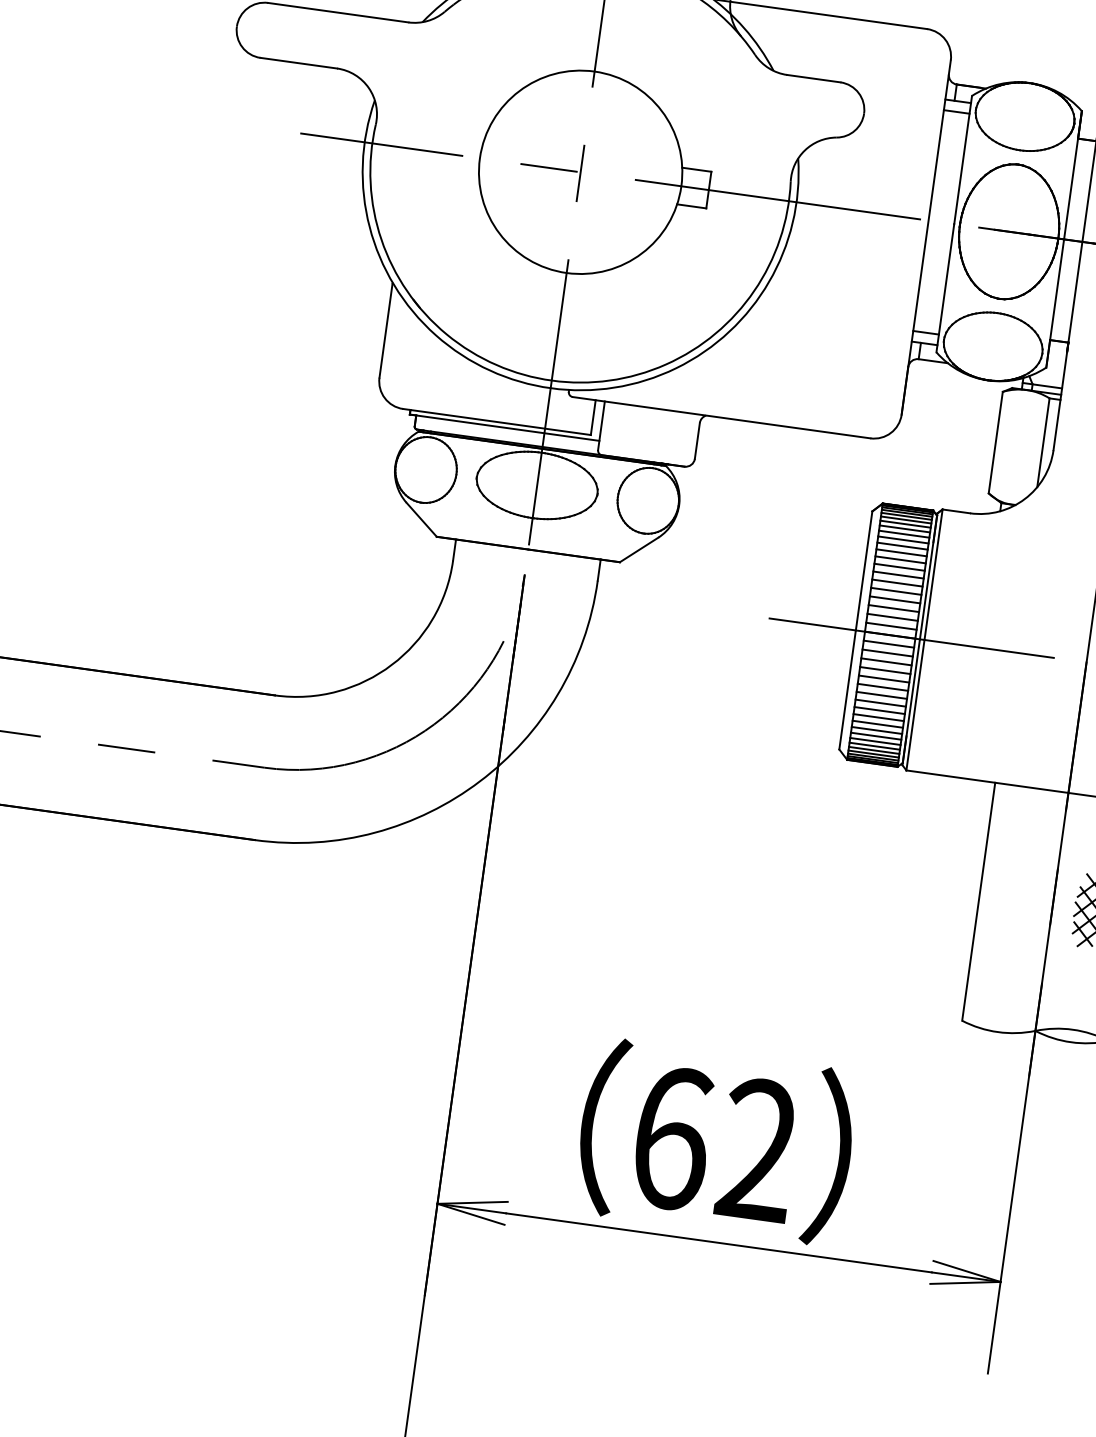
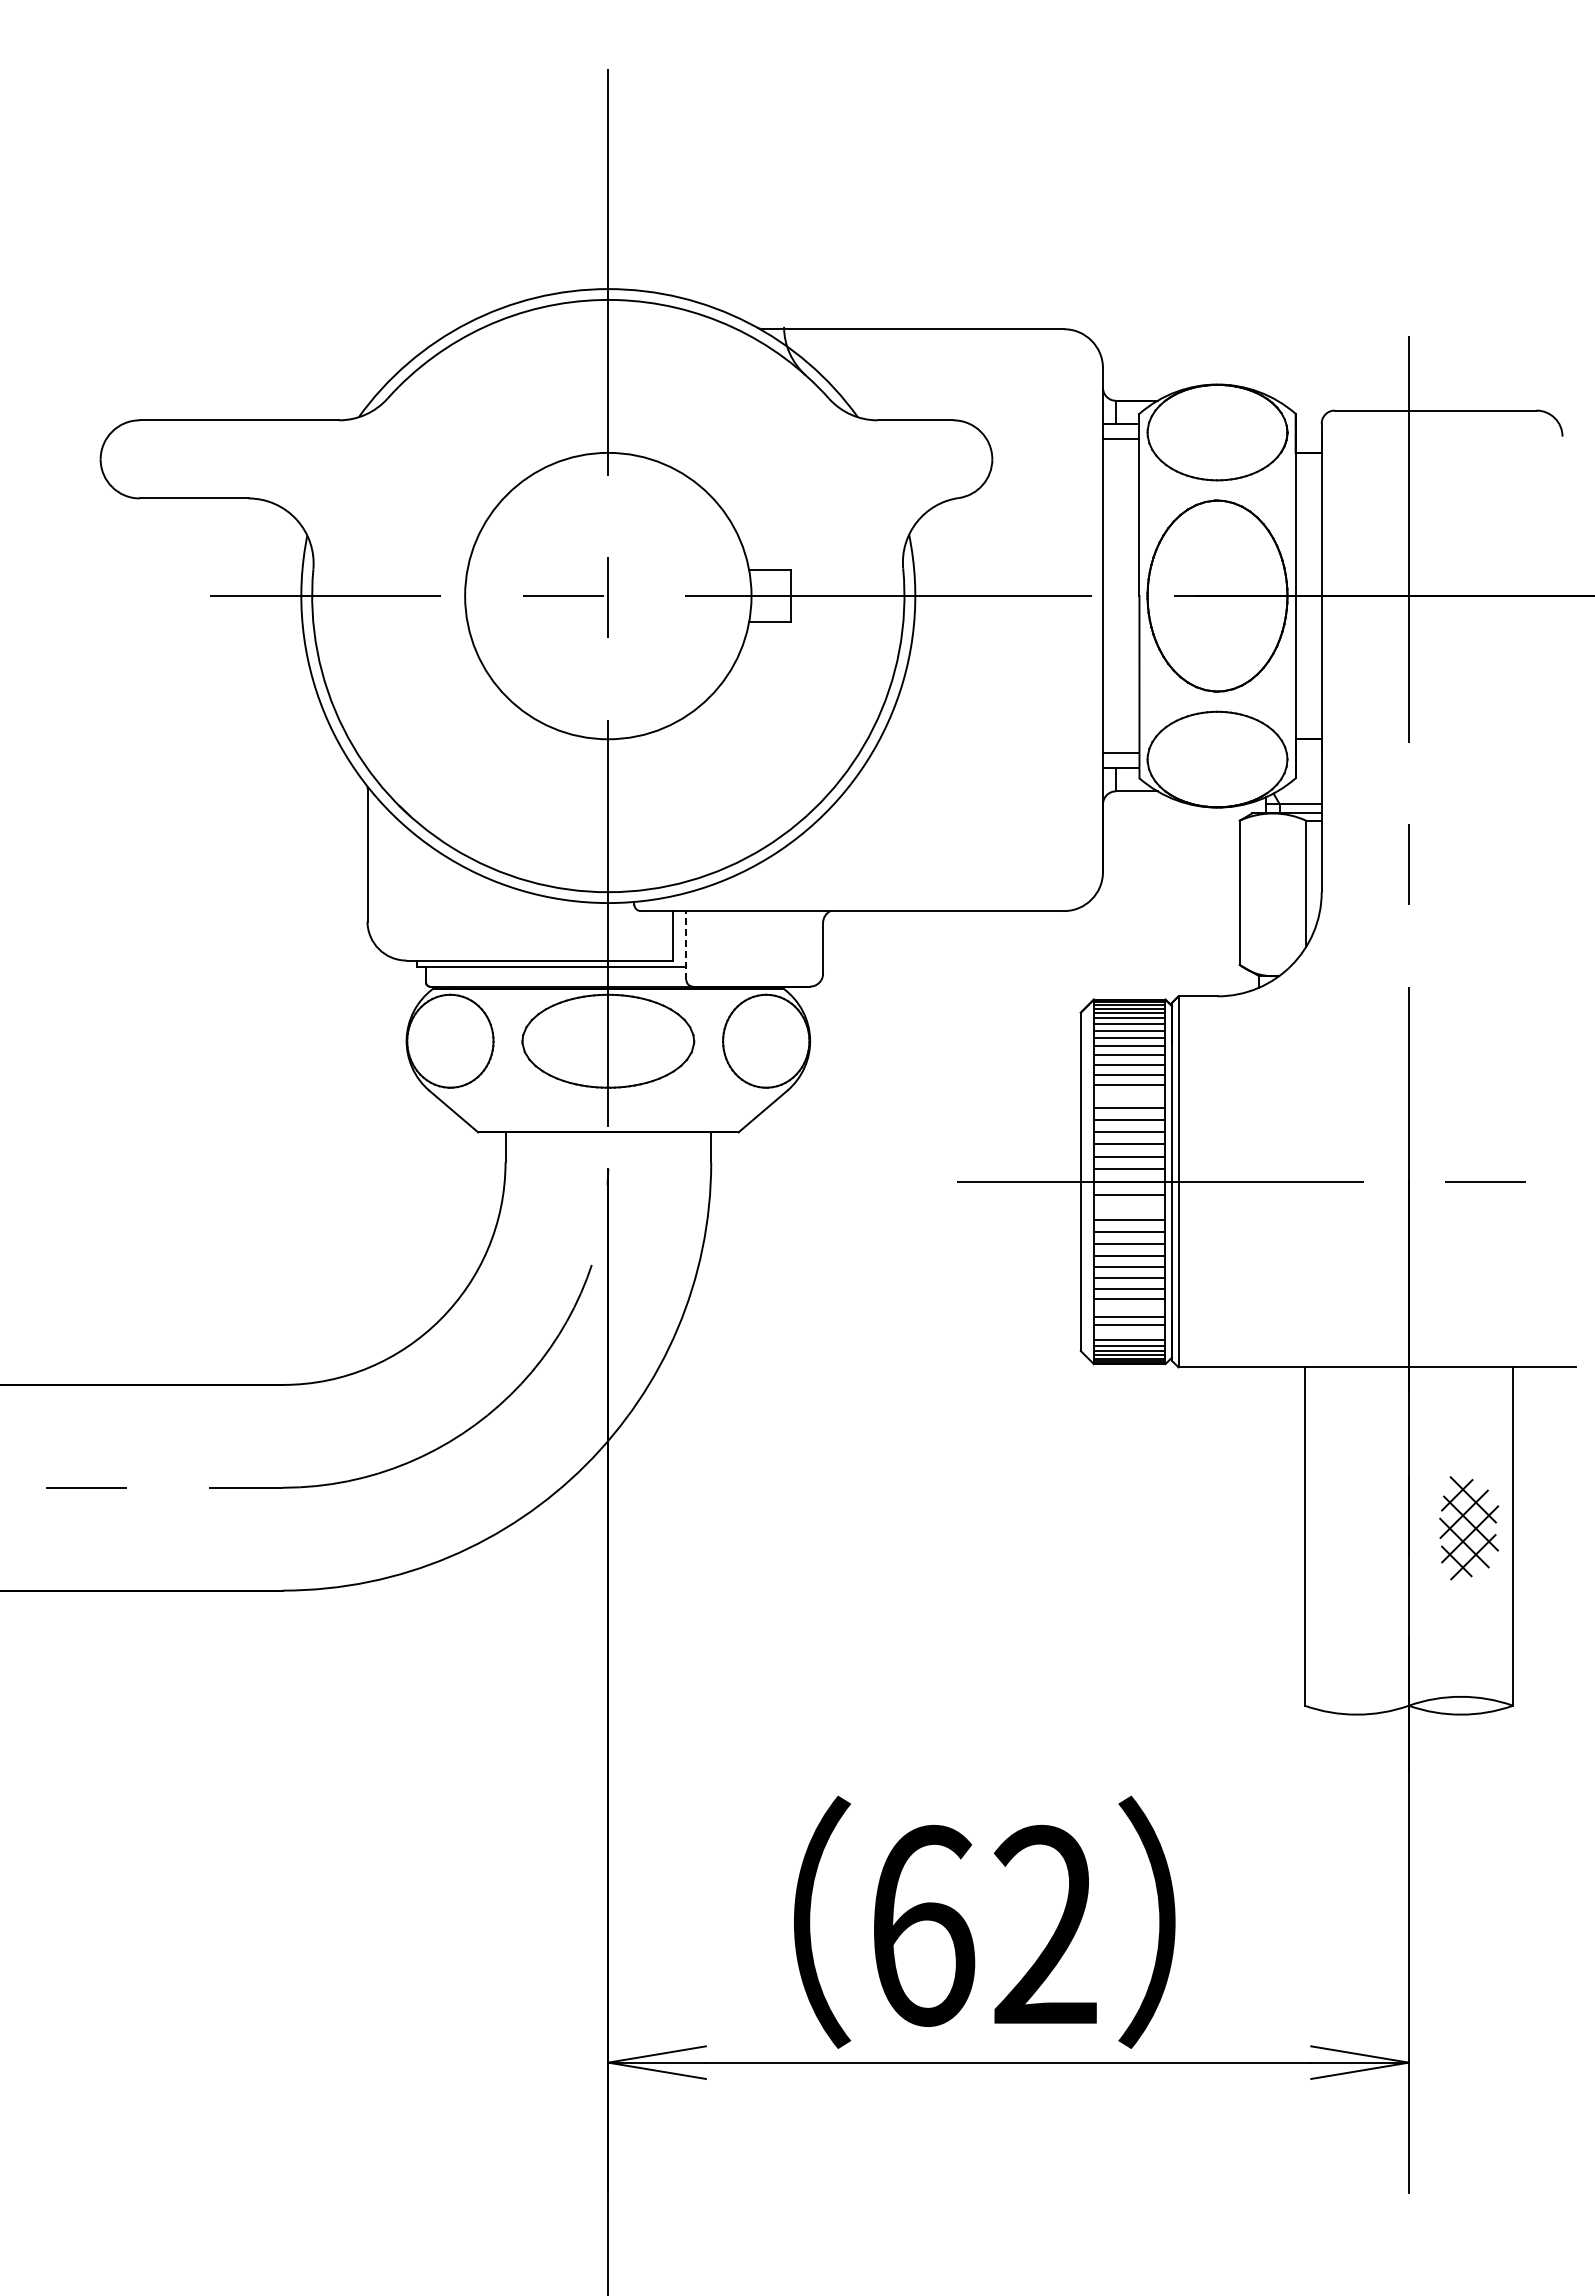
line: (601, 425) -> (686, 945), solid -> dashed
line: (898, 575) -> (1129, 1096), removed
line: (887, 653) -> (1129, 1207), removed
line: (877, 724) -> (1129, 1308), removed
line: (875, 741) -> (1129, 1332), removed

